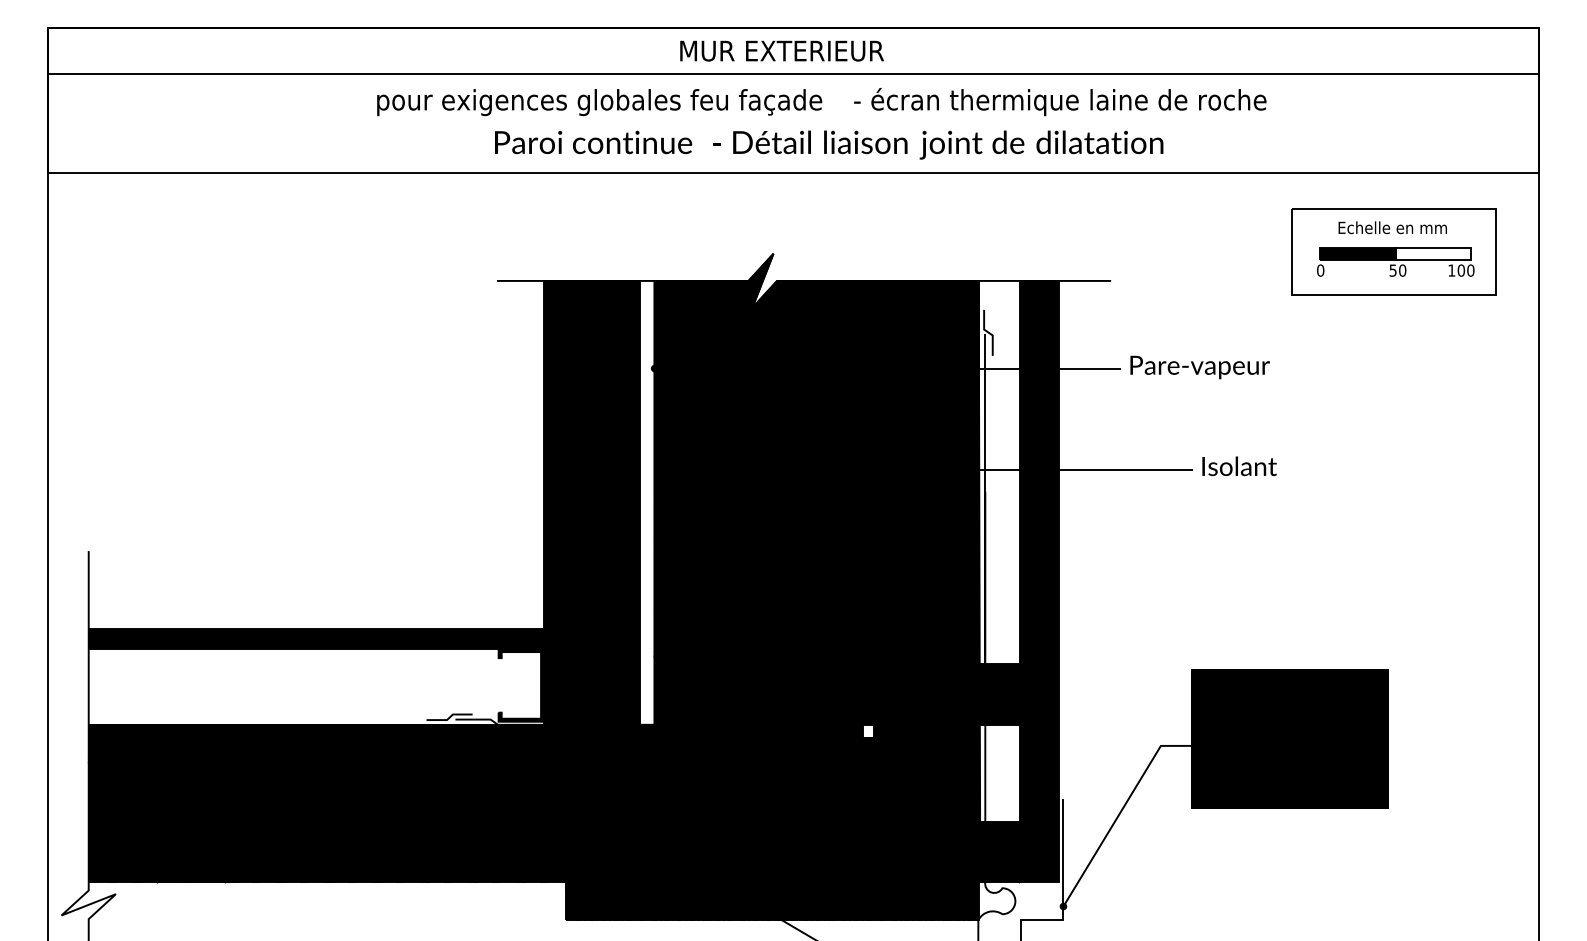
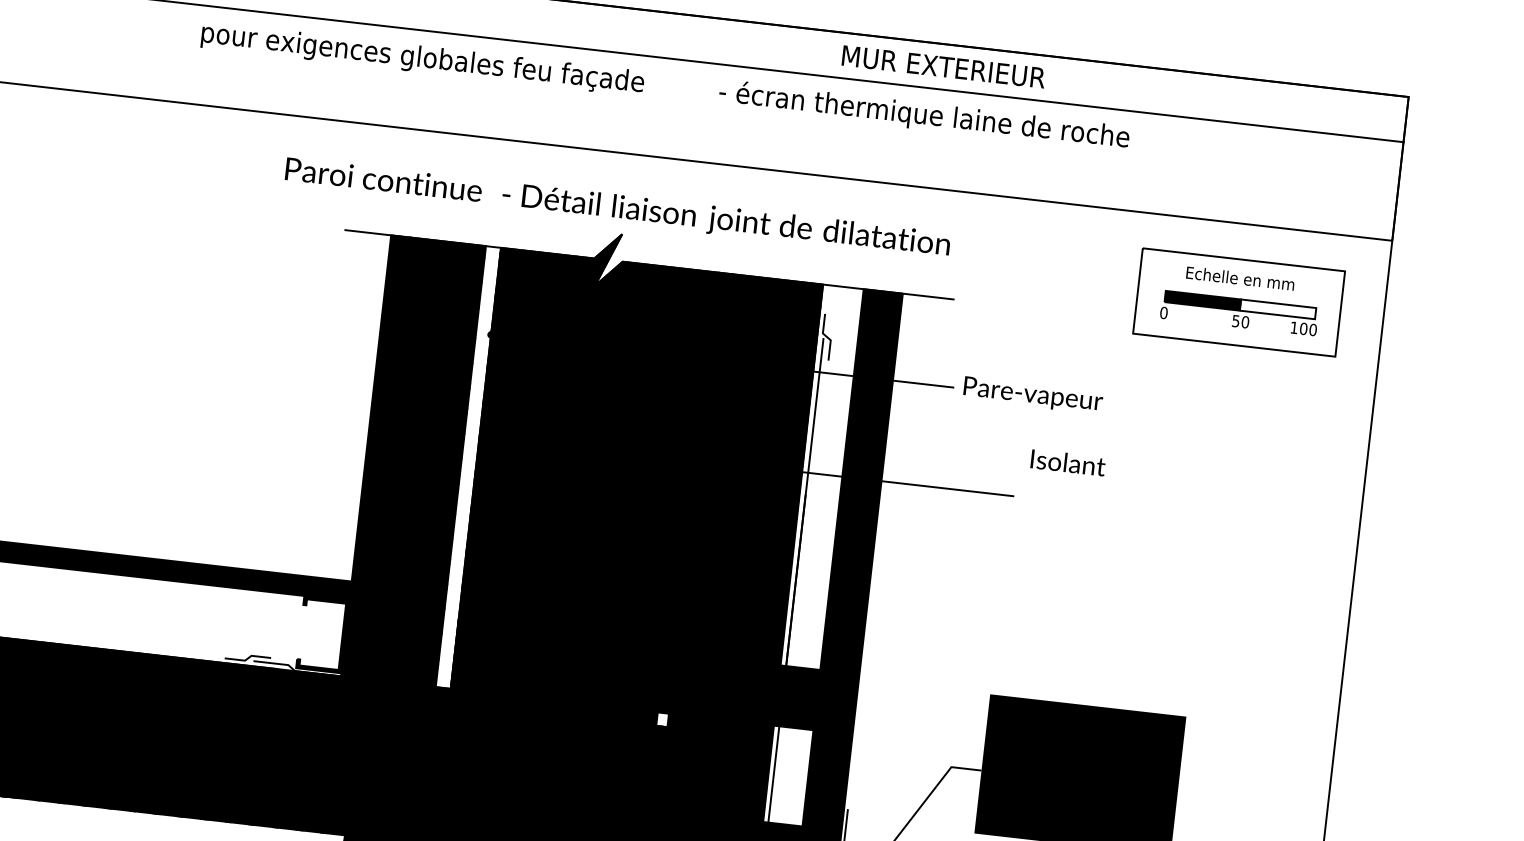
text: (781, 50) -> (943, 66), moved
text: (599, 102) -> (422, 59), moved
text: (829, 144) -> (618, 208), moved
text: (1239, 466) -> (1068, 463), moved

